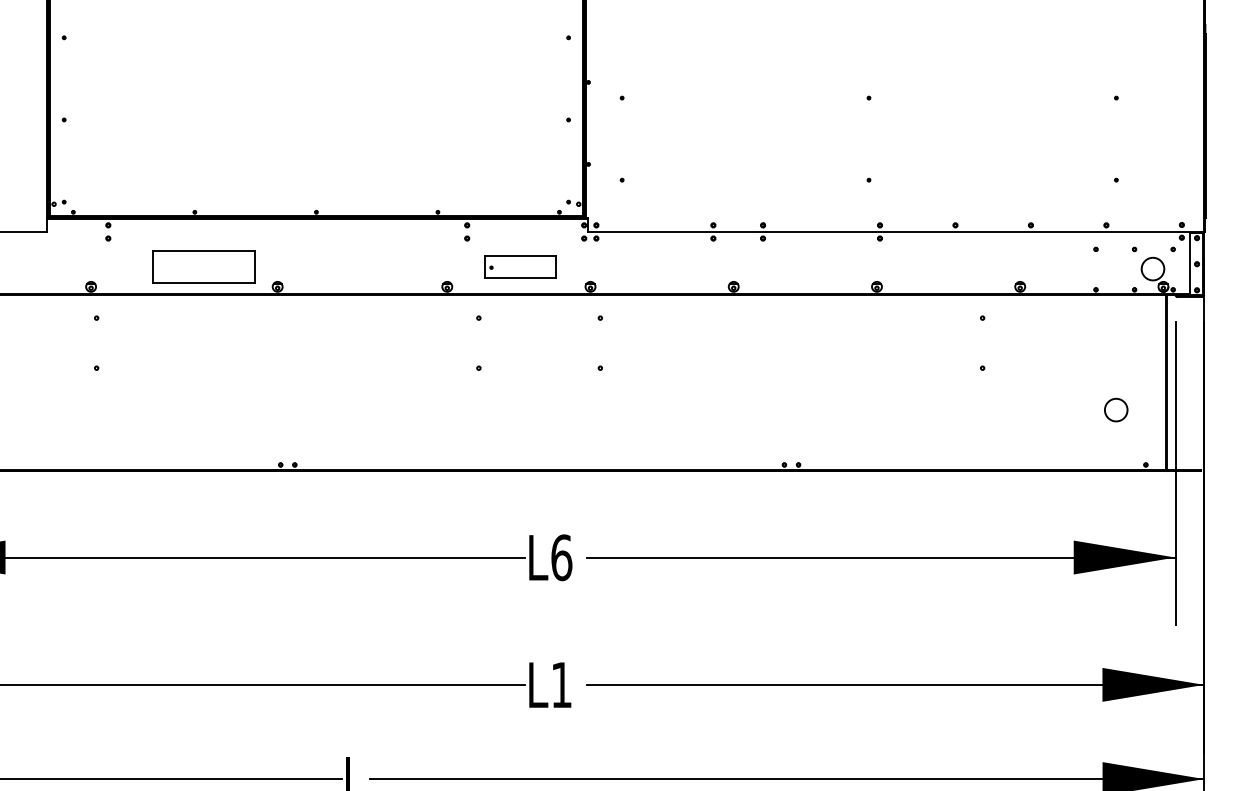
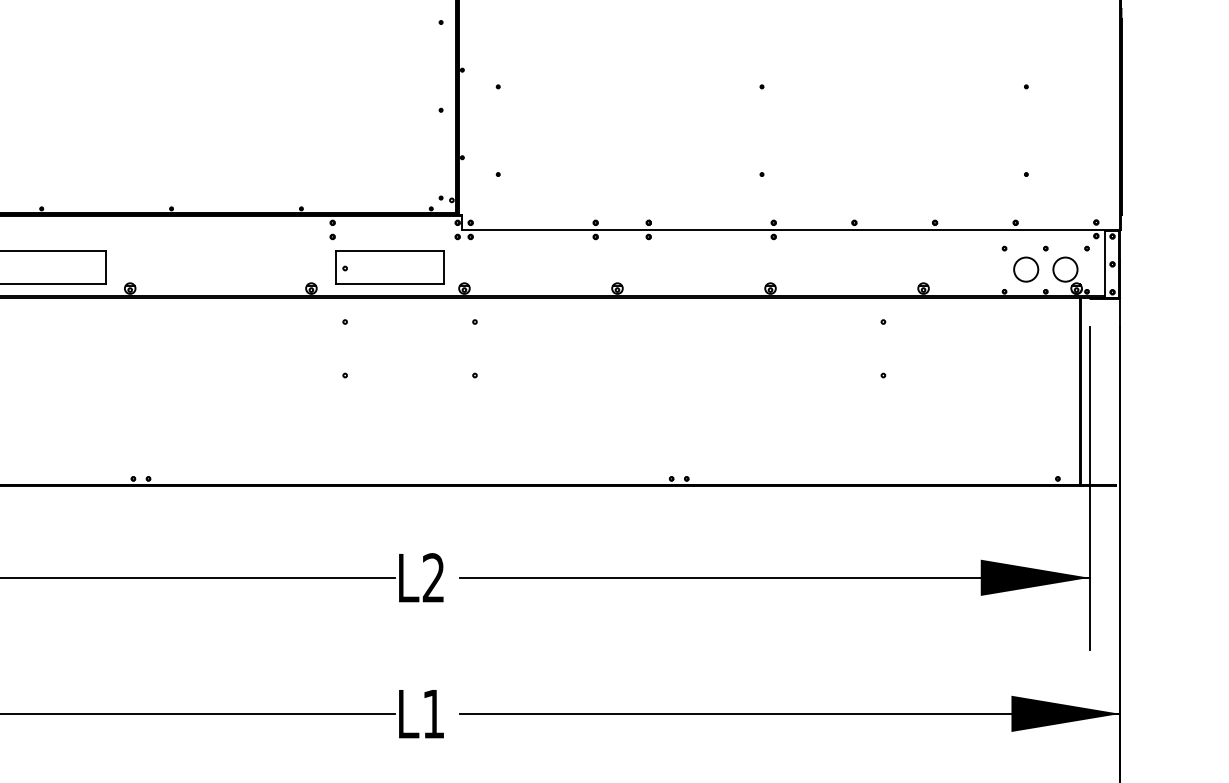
part: (520, 266) -> (389, 266), size x1.43
circle: (1116, 409) -> (1026, 268), moved
text: (561, 557) -> (433, 577), L6 -> L2

